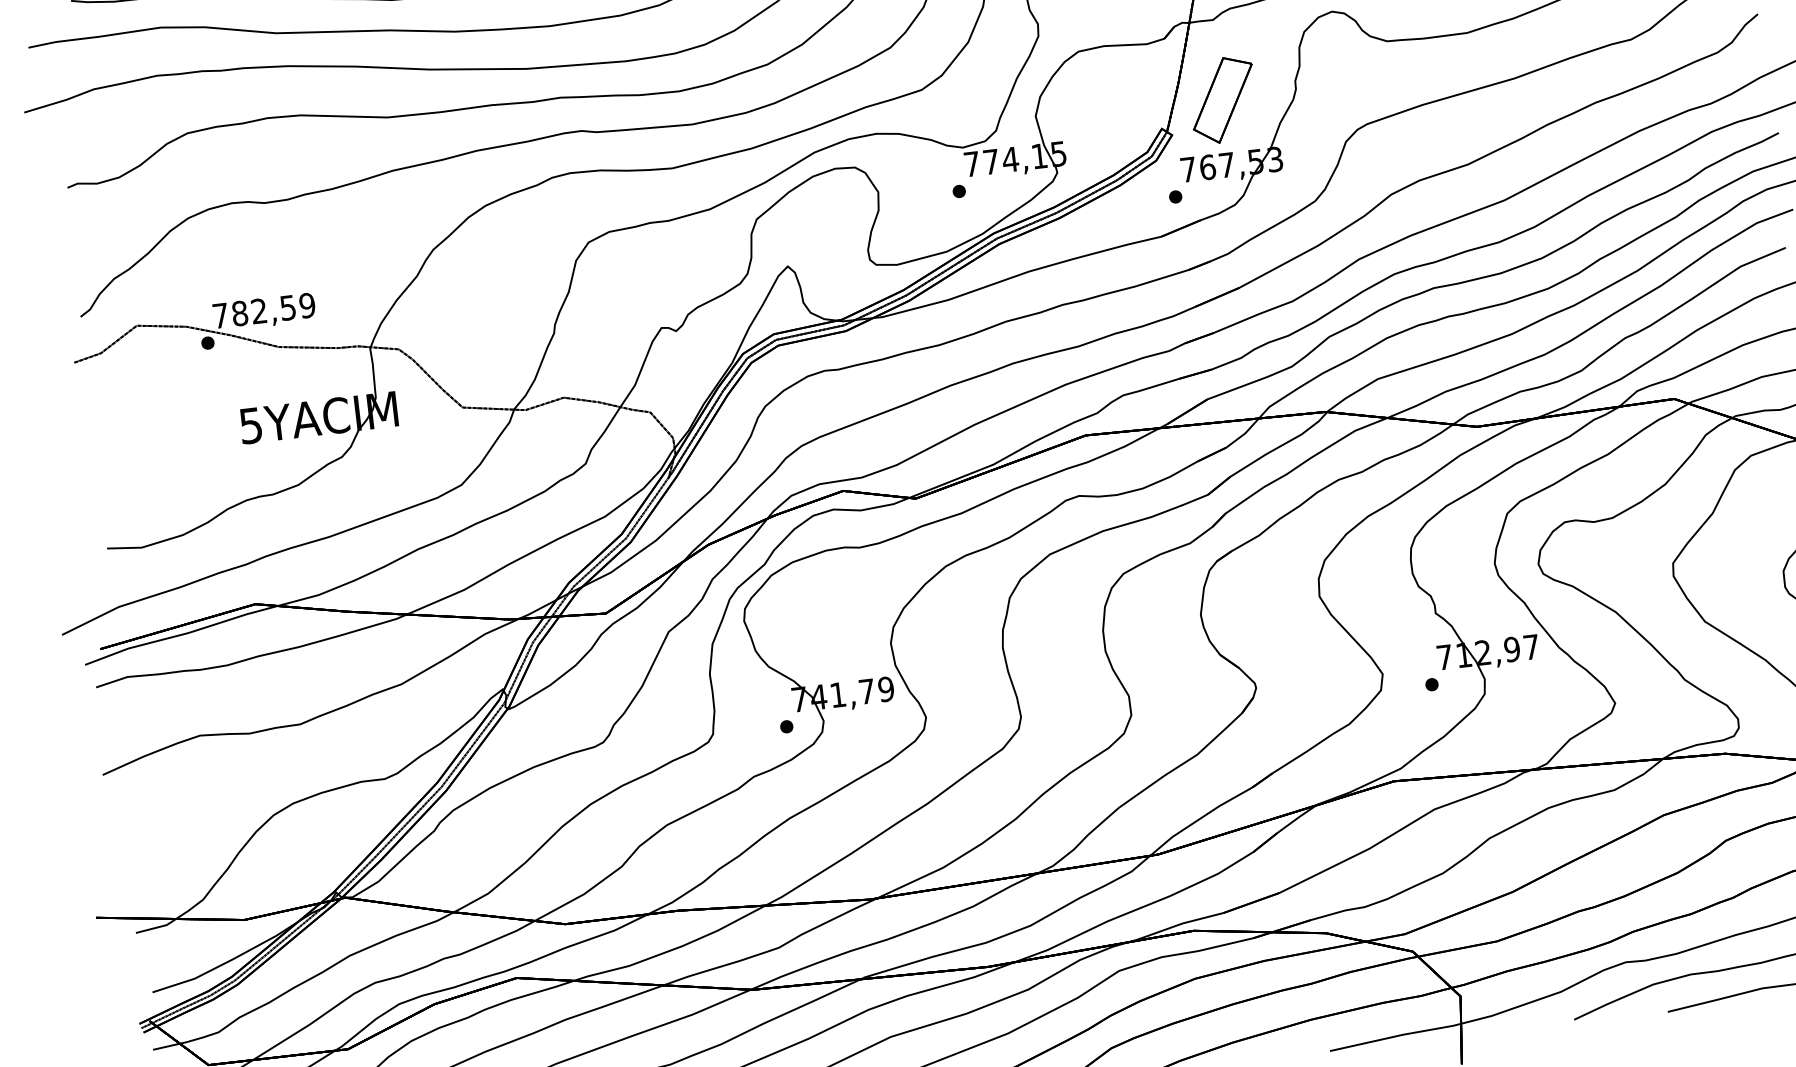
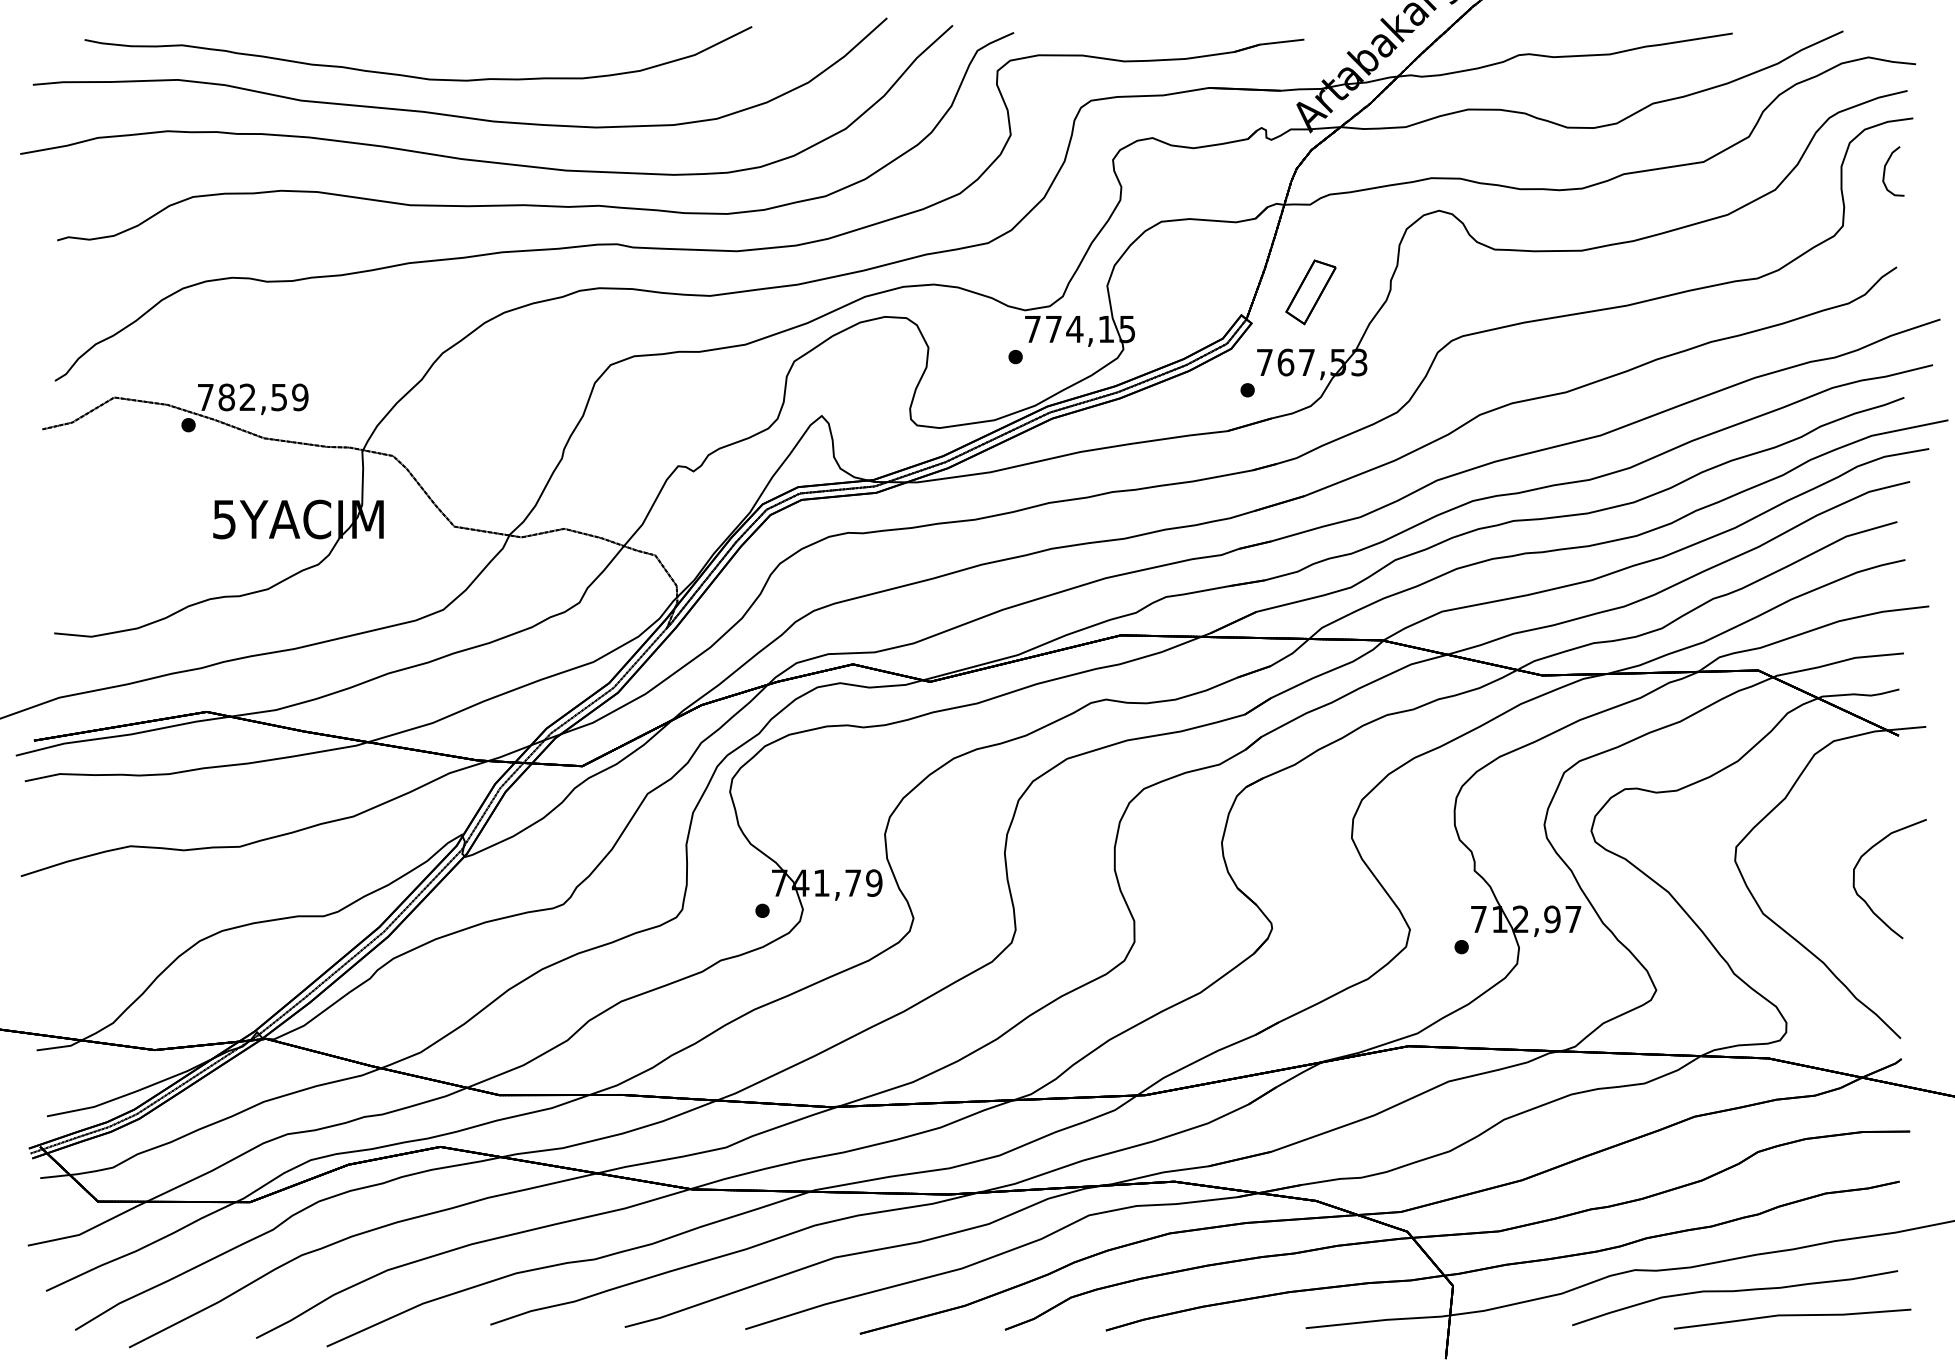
part: (1222, 100) -> (1310, 292), size x0.7

